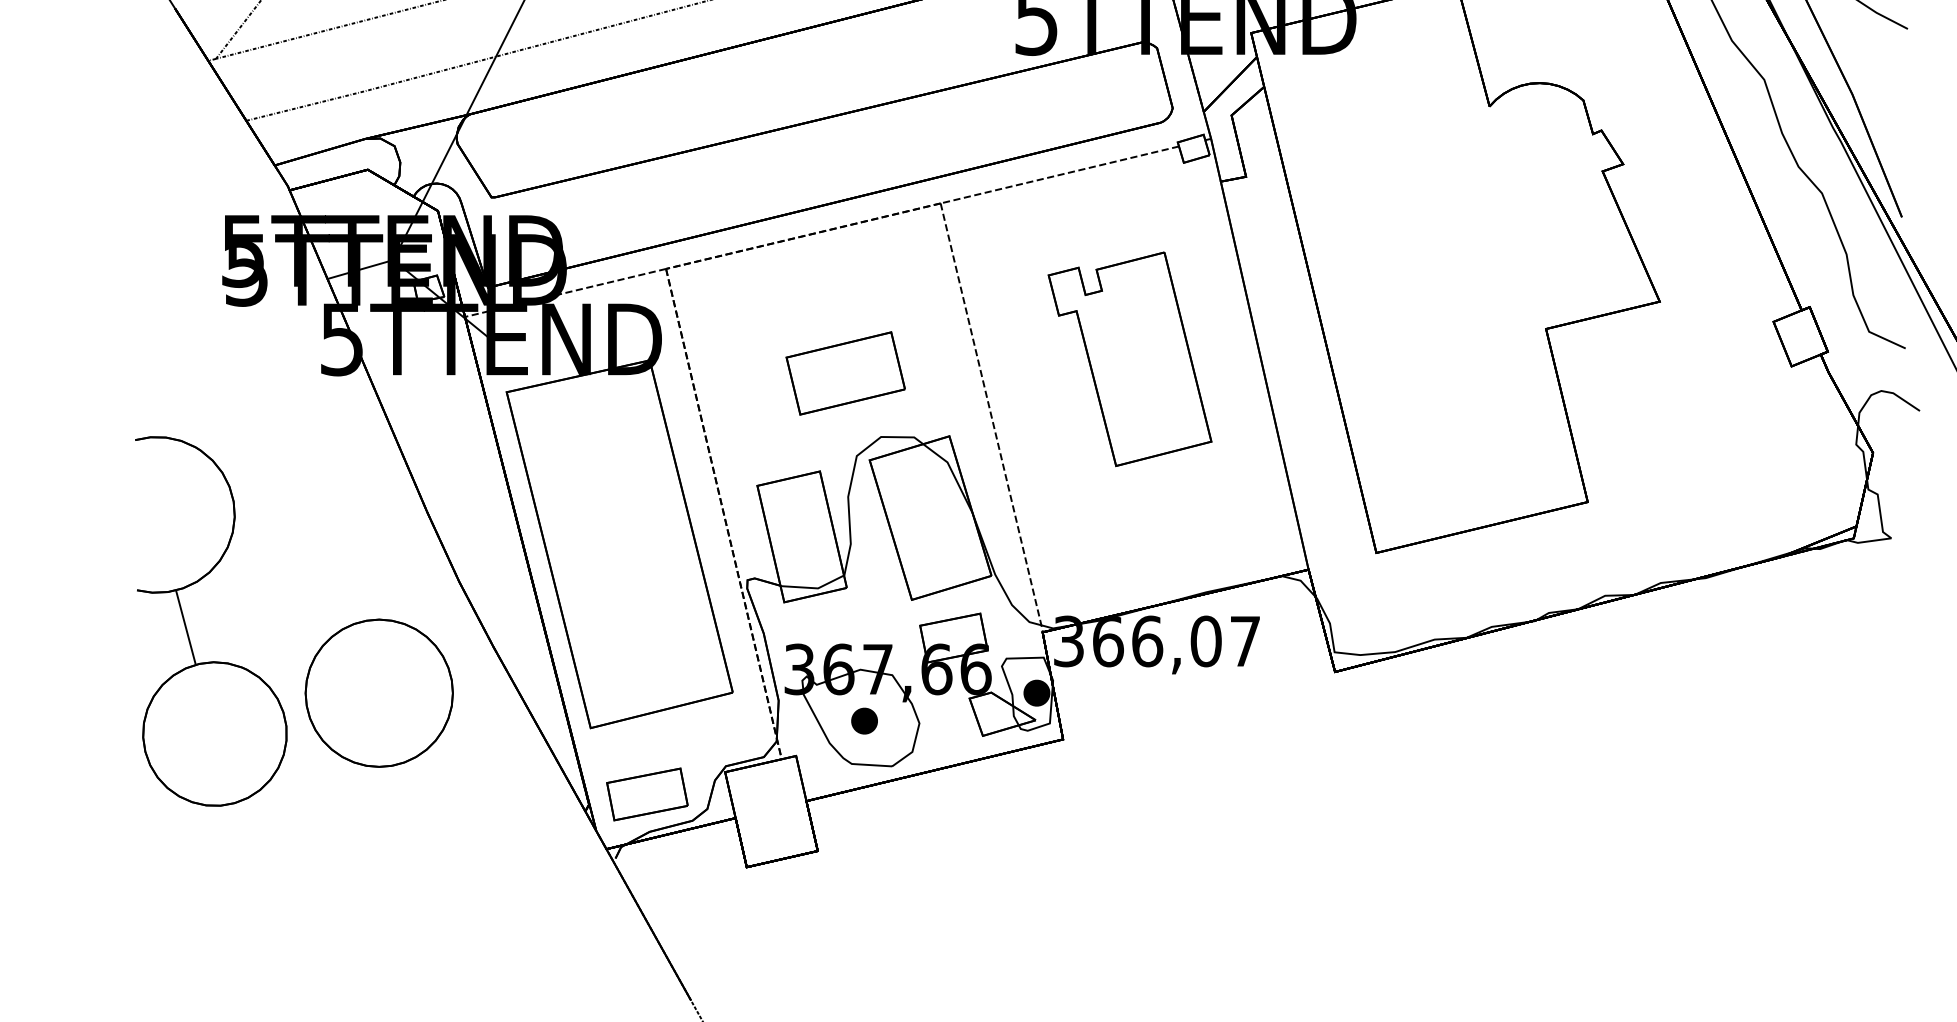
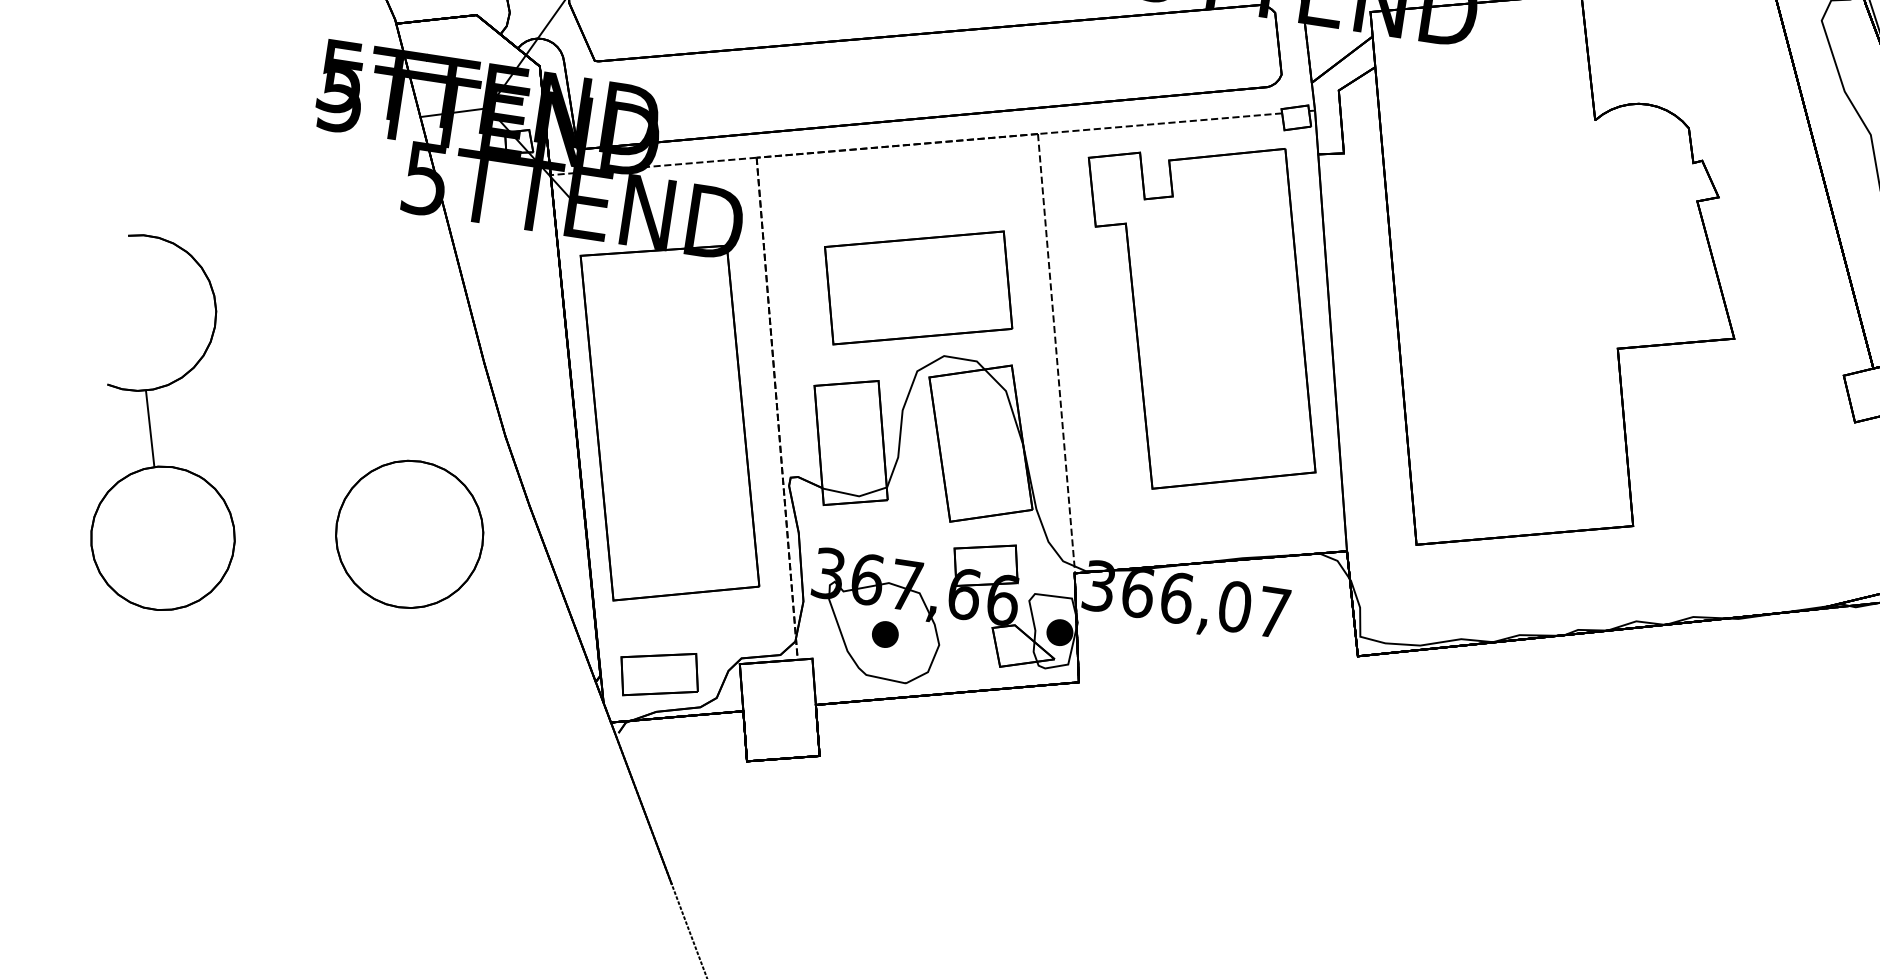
part: (1129, 359) -> (1201, 316), size x1.67
part: (845, 373) -> (918, 287), size x1.67
part: (187, 628) -> (151, 429), moved

